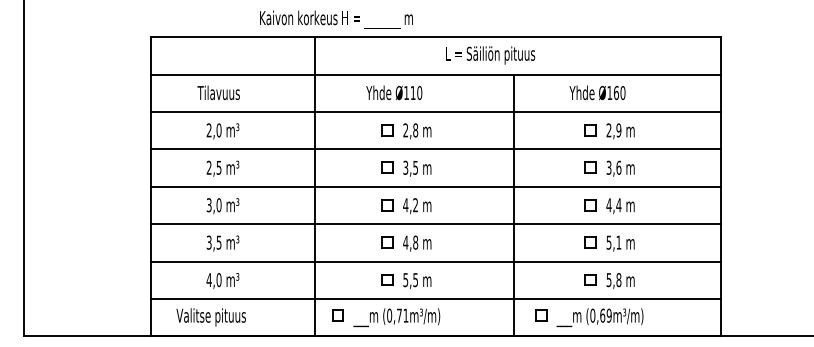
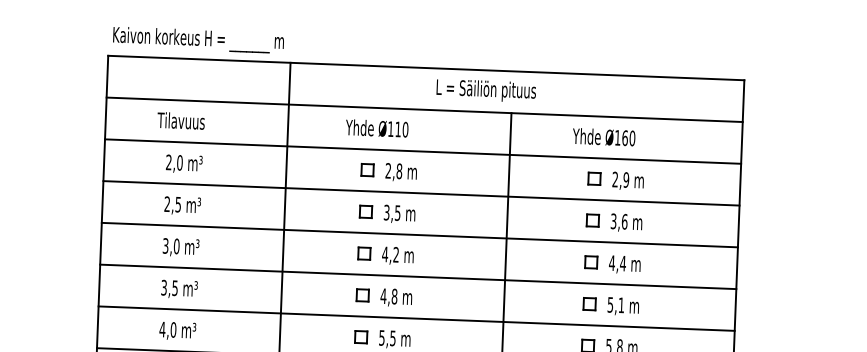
text: (336, 19) -> (198, 39), moved

